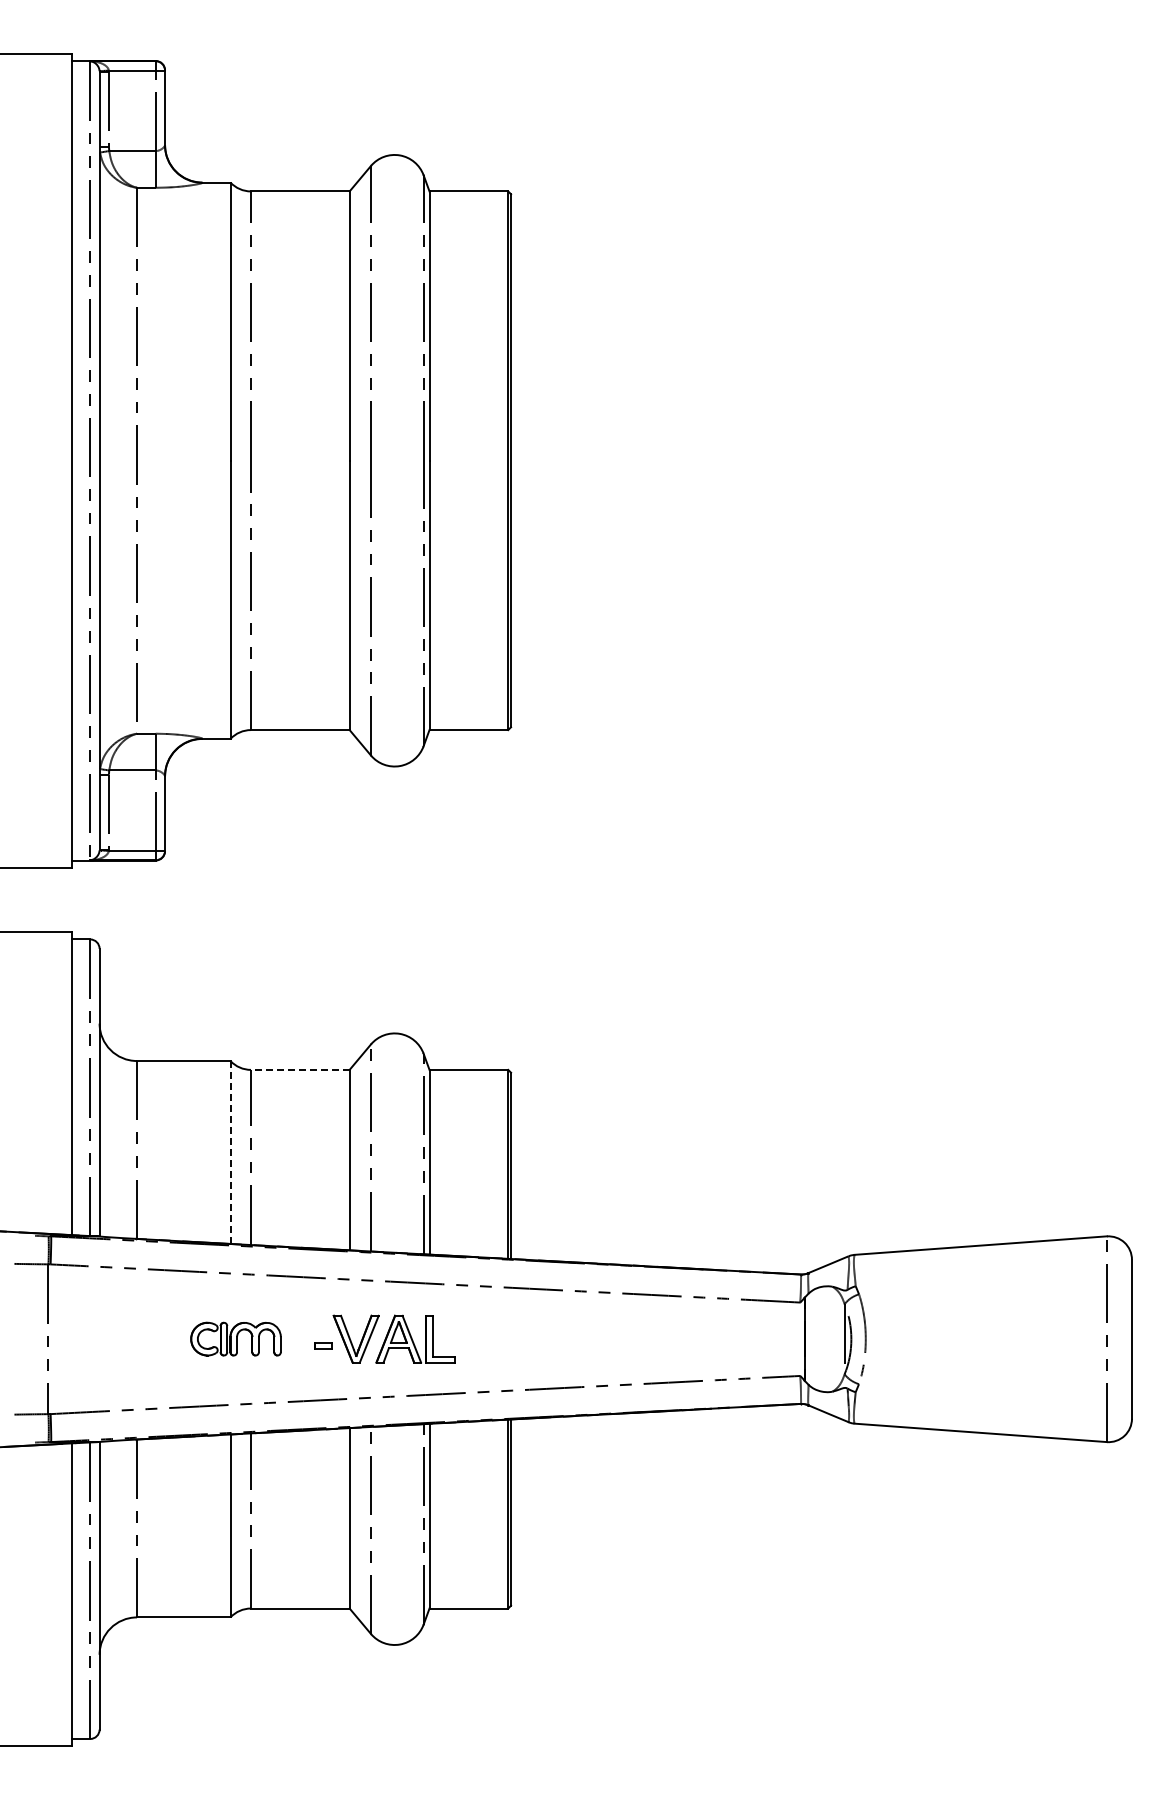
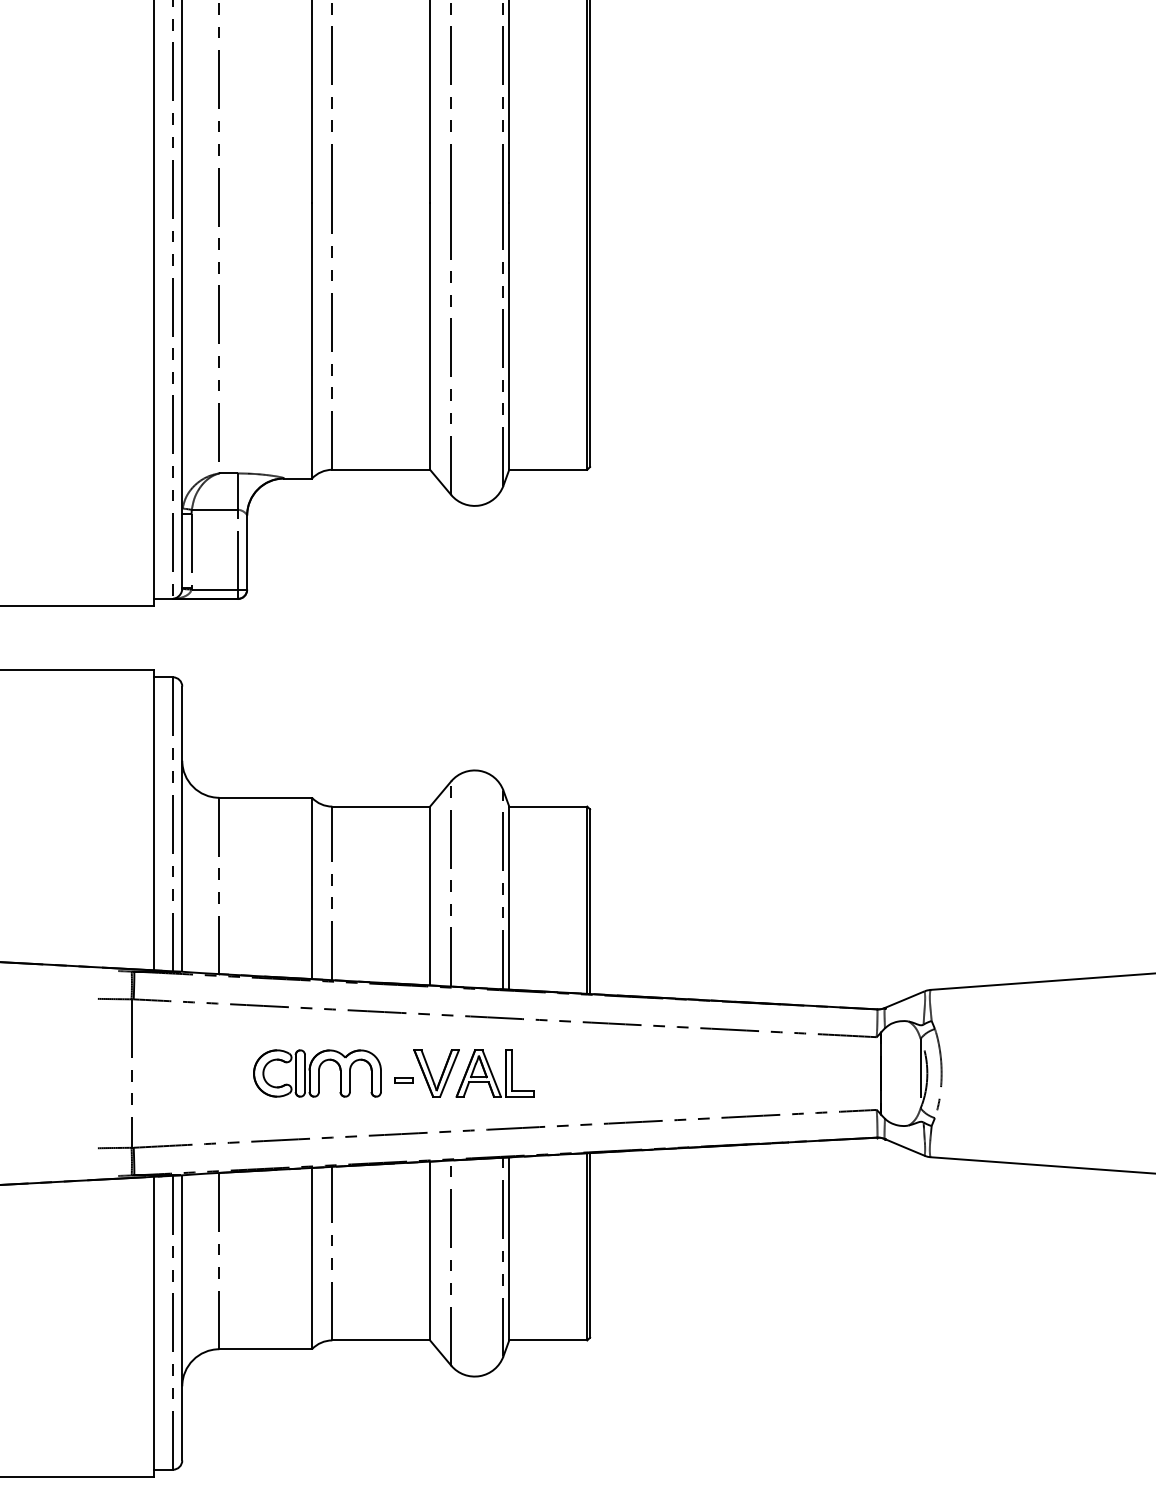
line: (299, 1069) -> (380, 806), dashed -> solid
line: (230, 1151) -> (312, 887), dashed -> solid
part: (235, 1338) -> (316, 1072), size x1.43

